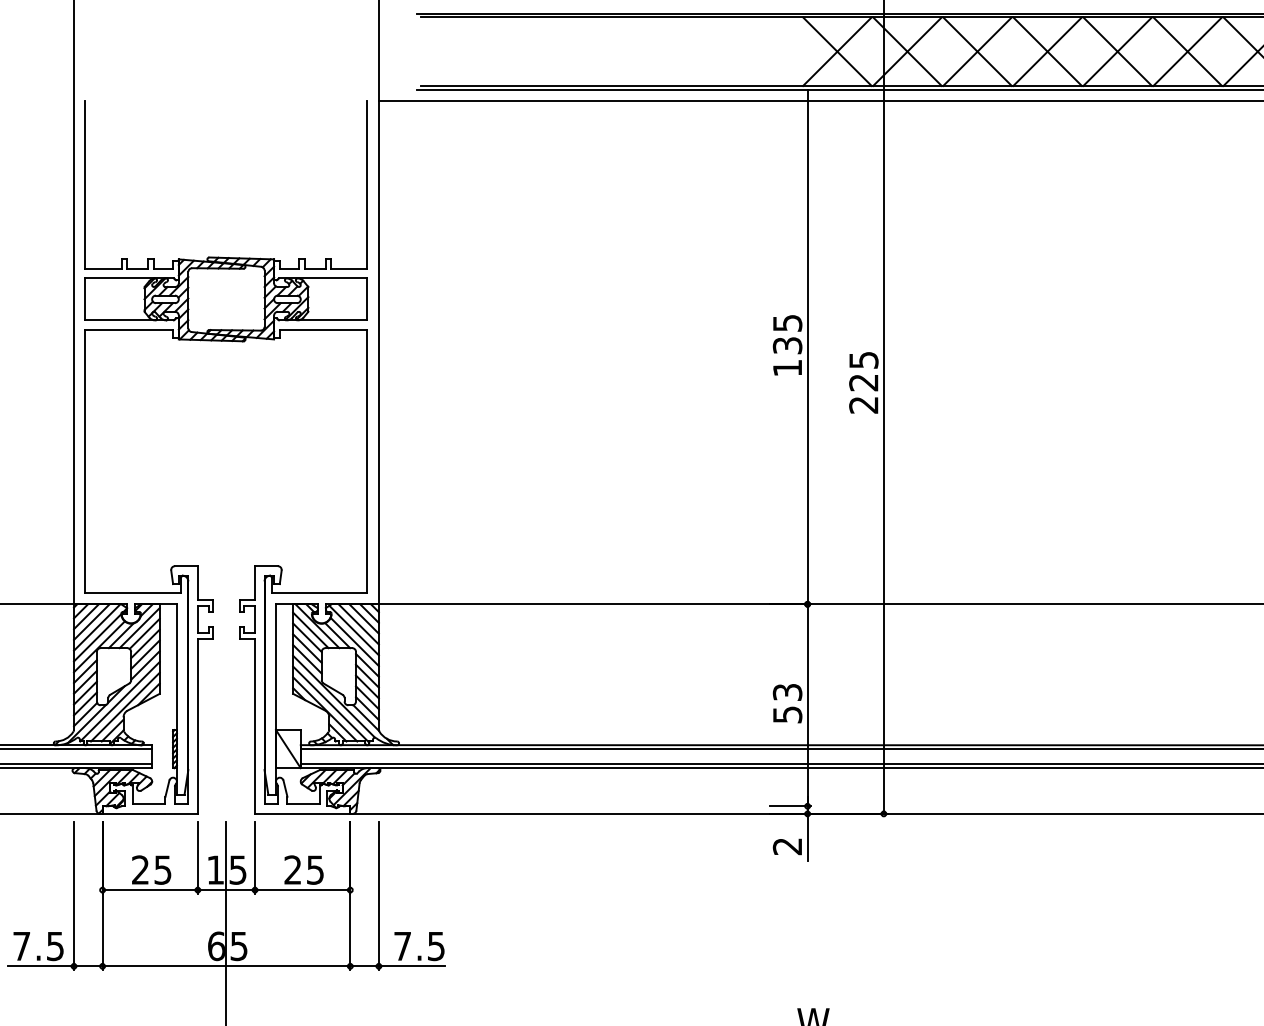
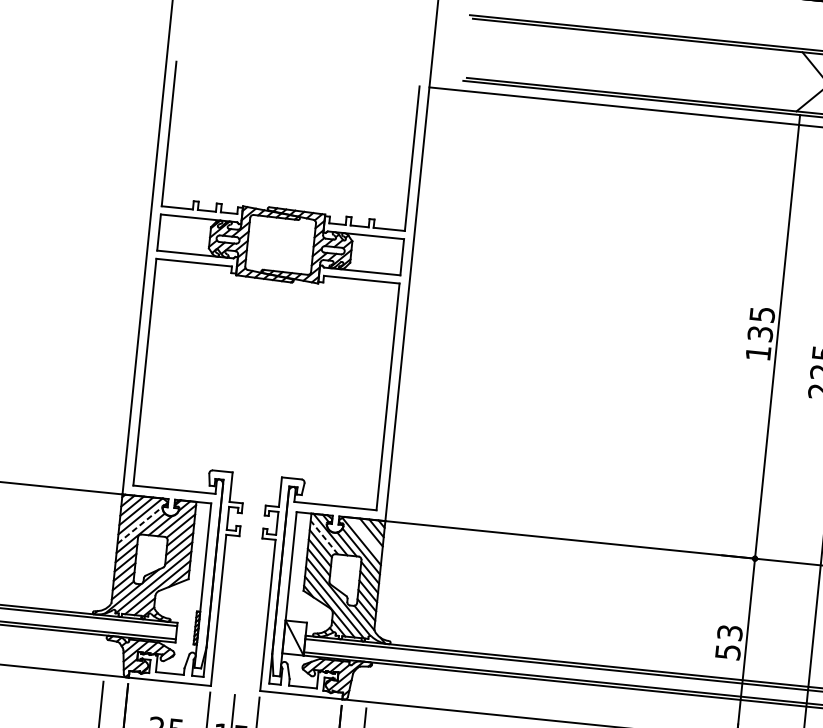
line: (358, 624) -> (366, 536), removed
line: (310, 630) -> (324, 537), solid -> dashed
line: (98, 637) -> (140, 525), solid -> dashed

